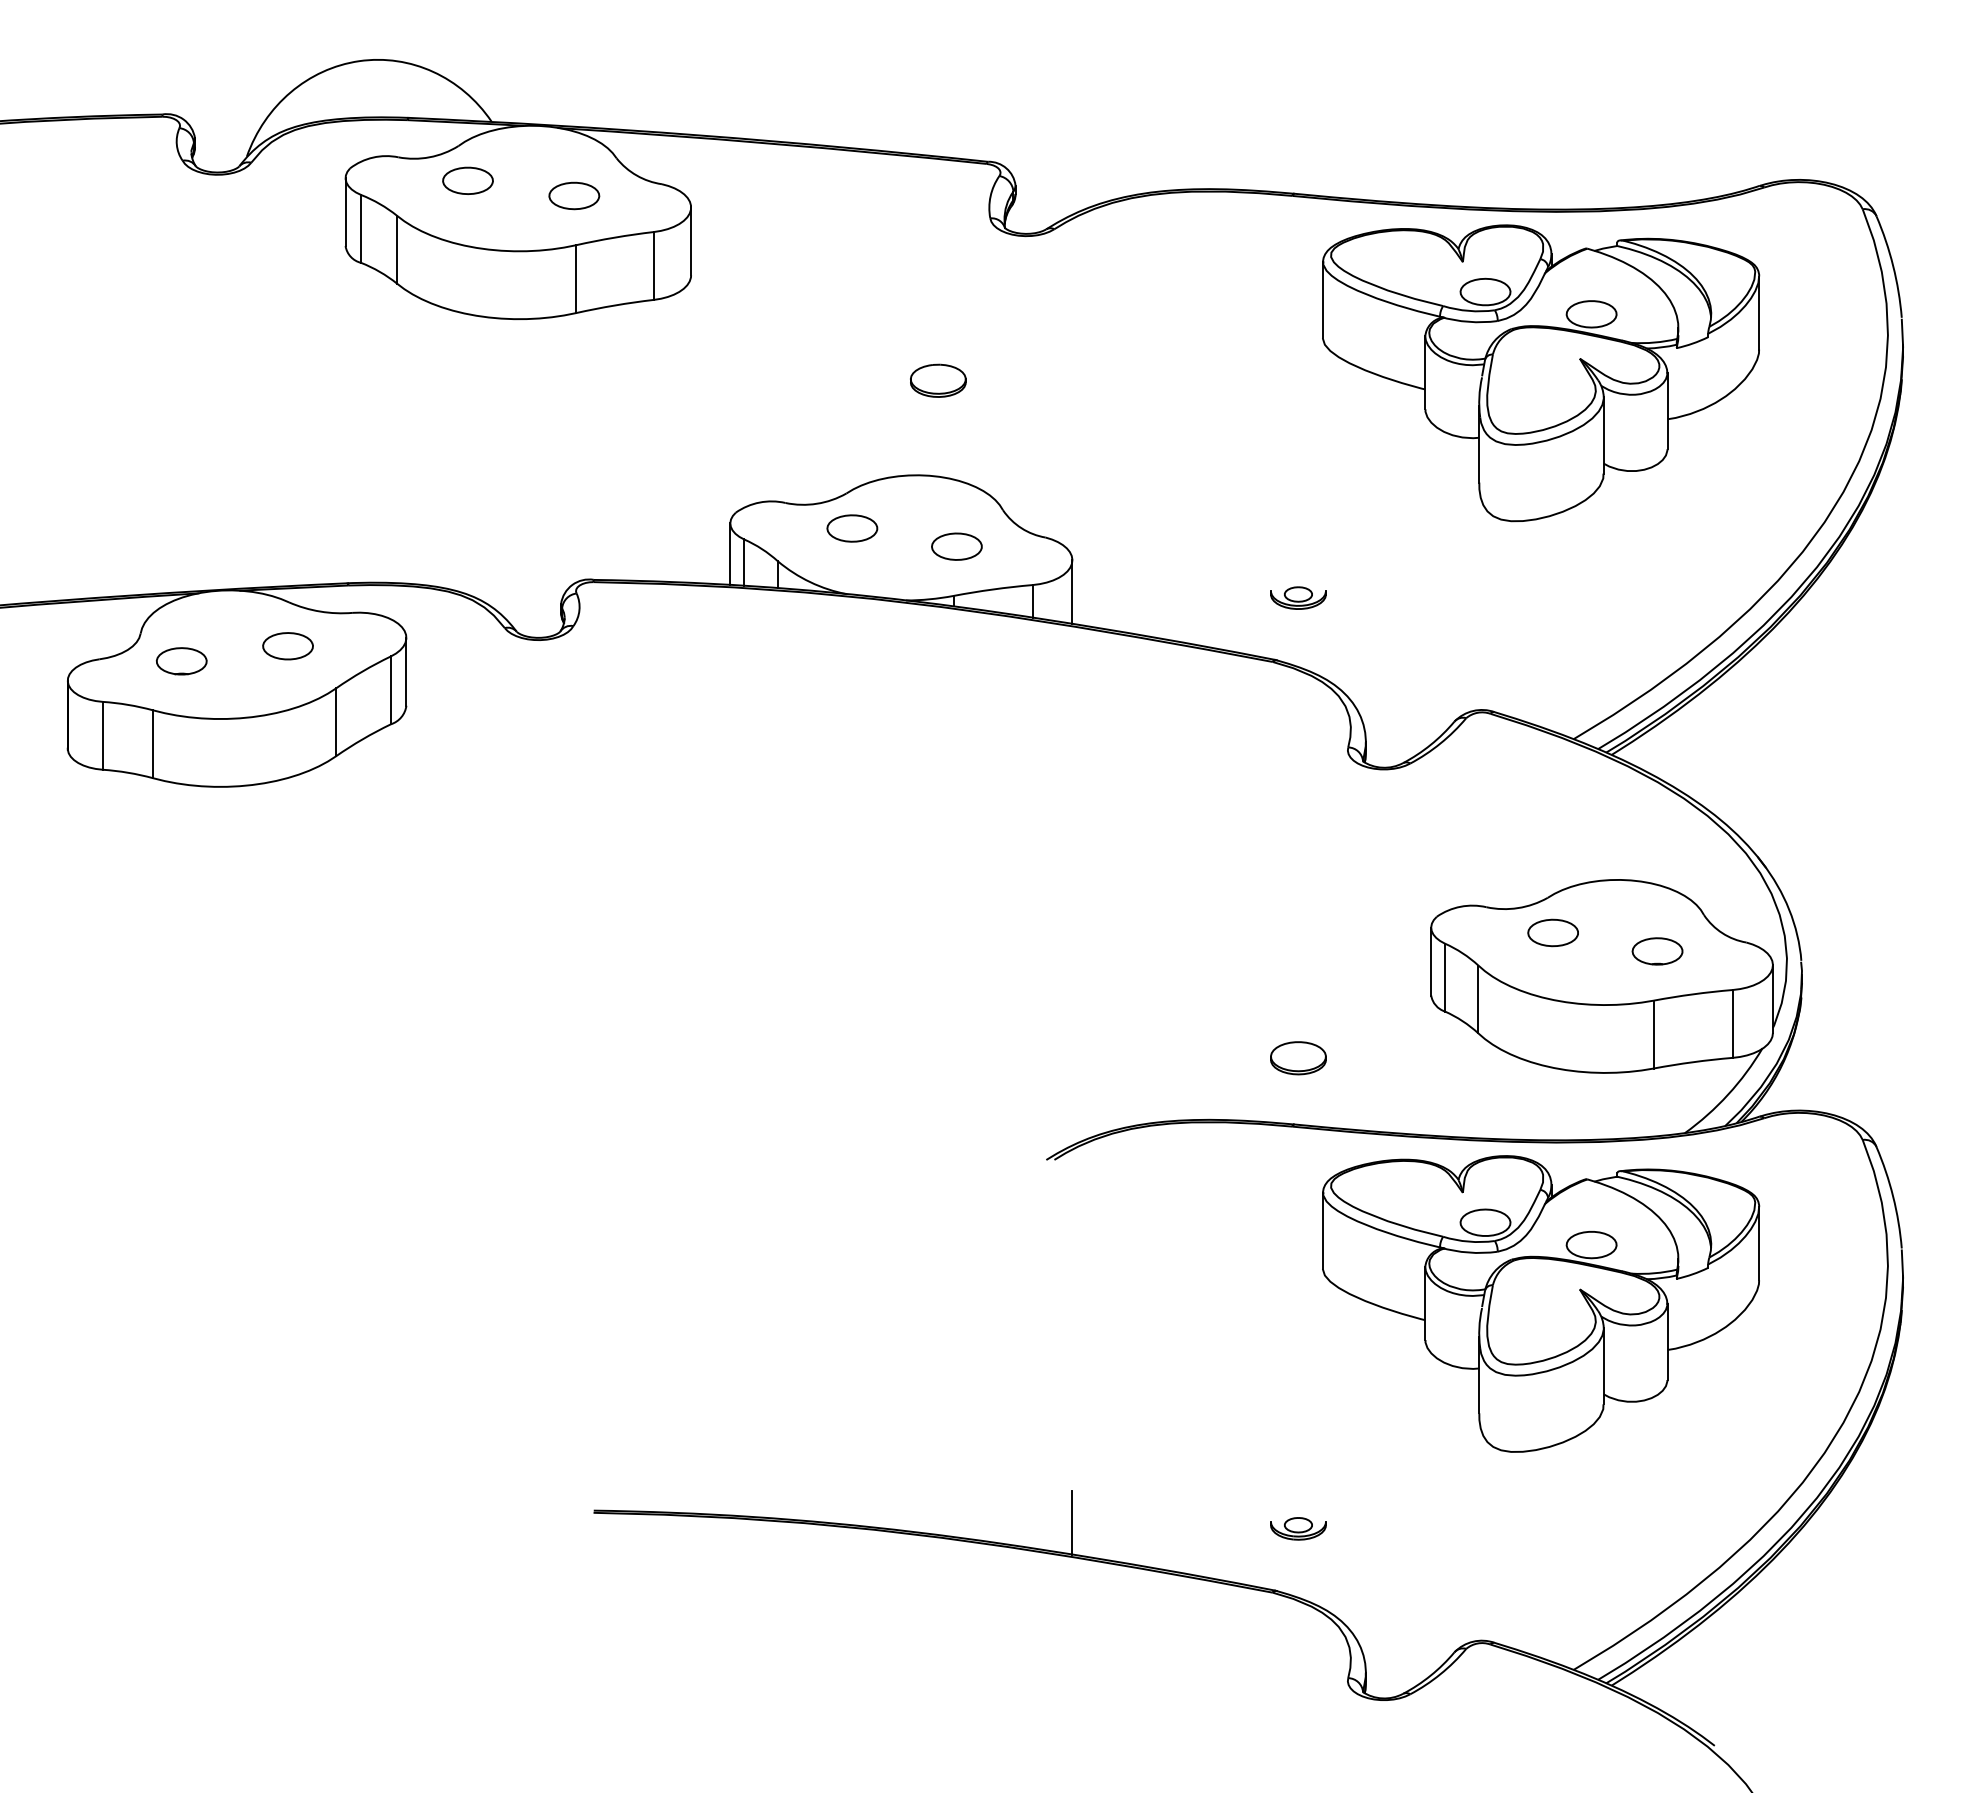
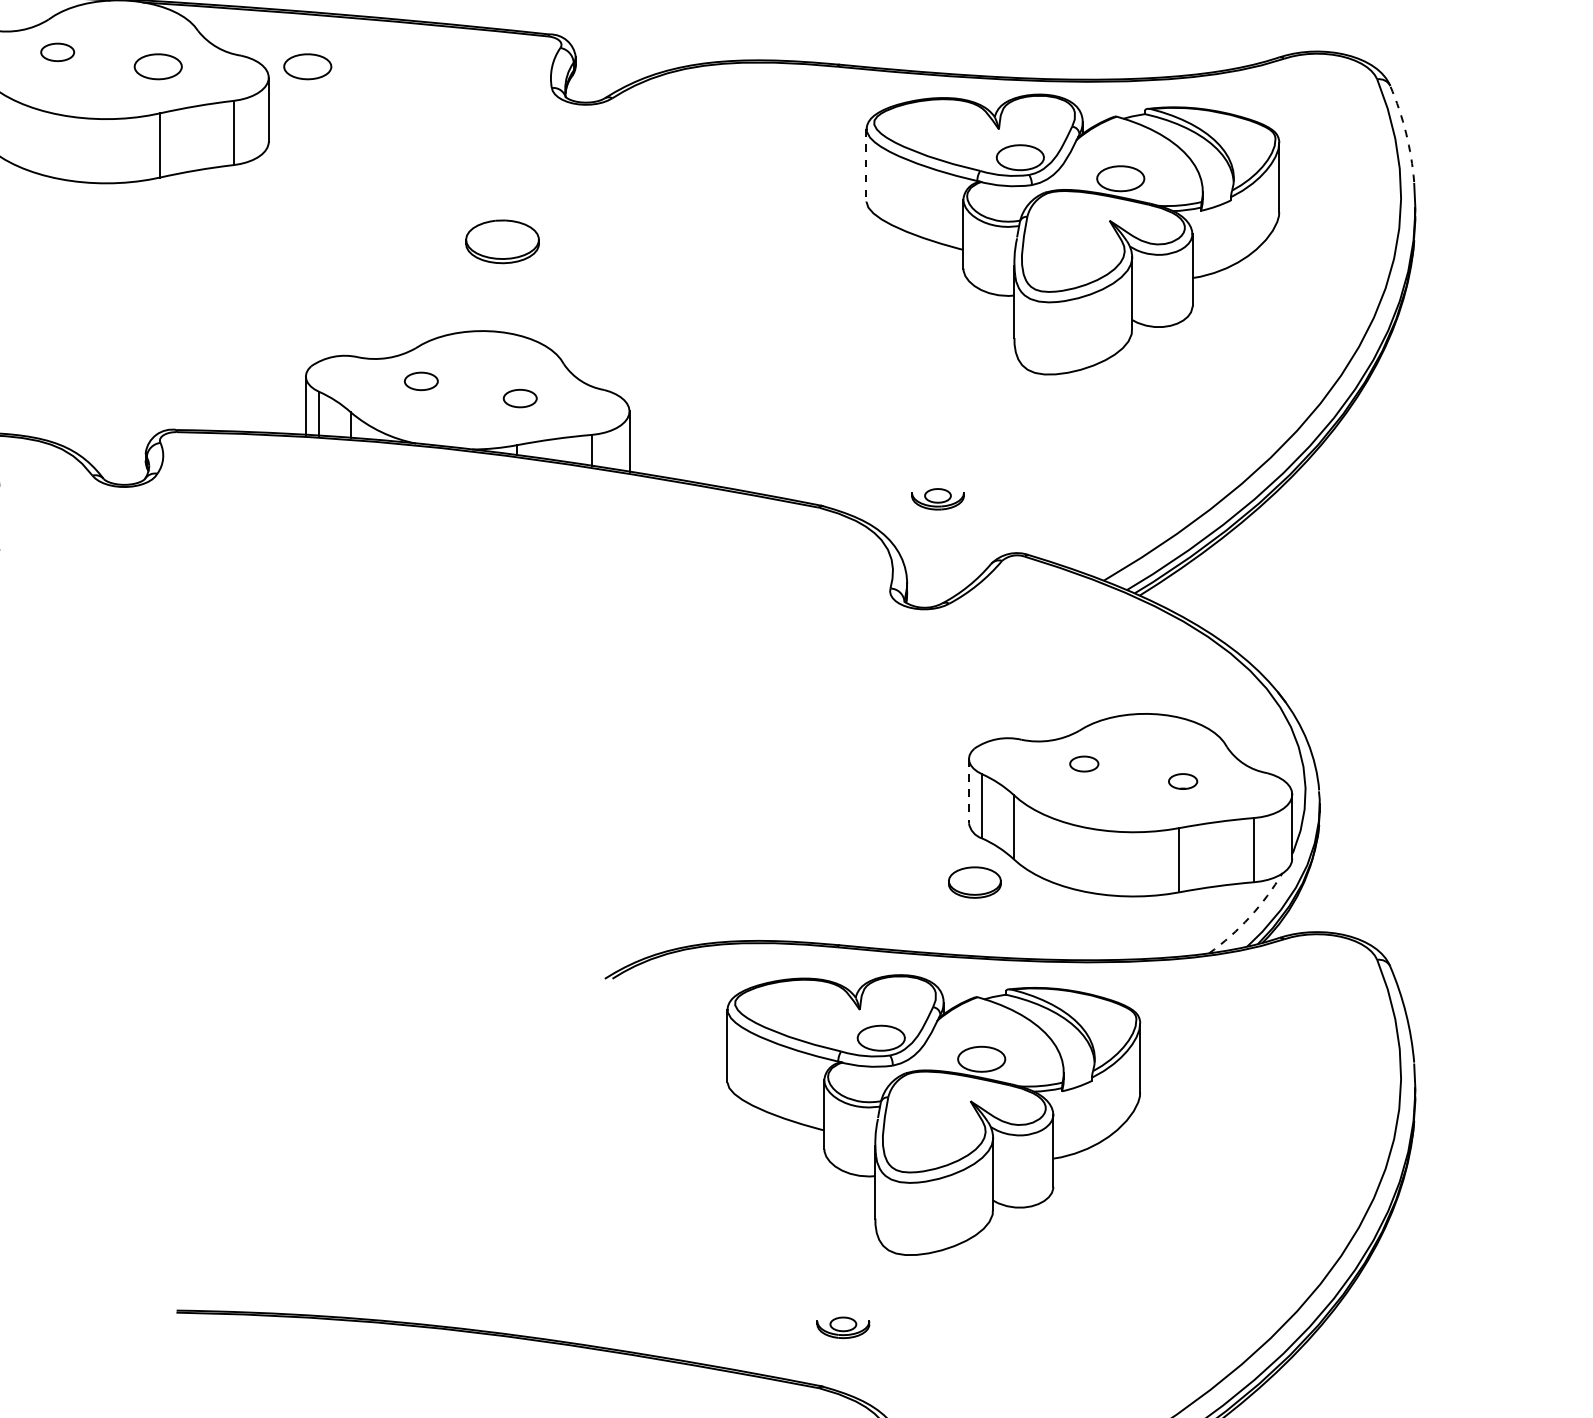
part: (467, 180) -> (57, 52), size x0.7
part: (732, 195) -> (307, 66), added
arc: (1893, 266) -> (1406, 133), solid -> dashed
line: (1322, 300) -> (866, 165), solid -> dashed
part: (938, 380) -> (502, 241), size x1.4
part: (852, 528) -> (421, 381), size x0.7
part: (956, 546) -> (519, 398), size x0.7
part: (1298, 597) -> (938, 498), moved
part: (1552, 932) -> (1083, 763), size x0.6
part: (1657, 951) -> (1183, 781), size x0.6
line: (1431, 961) -> (969, 791), solid -> dashed
part: (1298, 1058) -> (974, 882), moved
arc: (1728, 1094) -> (1250, 916), solid -> dashed
part: (1541, 1303) -> (934, 1114), moved
line: (1072, 1522) -> (629, 1321), removed

